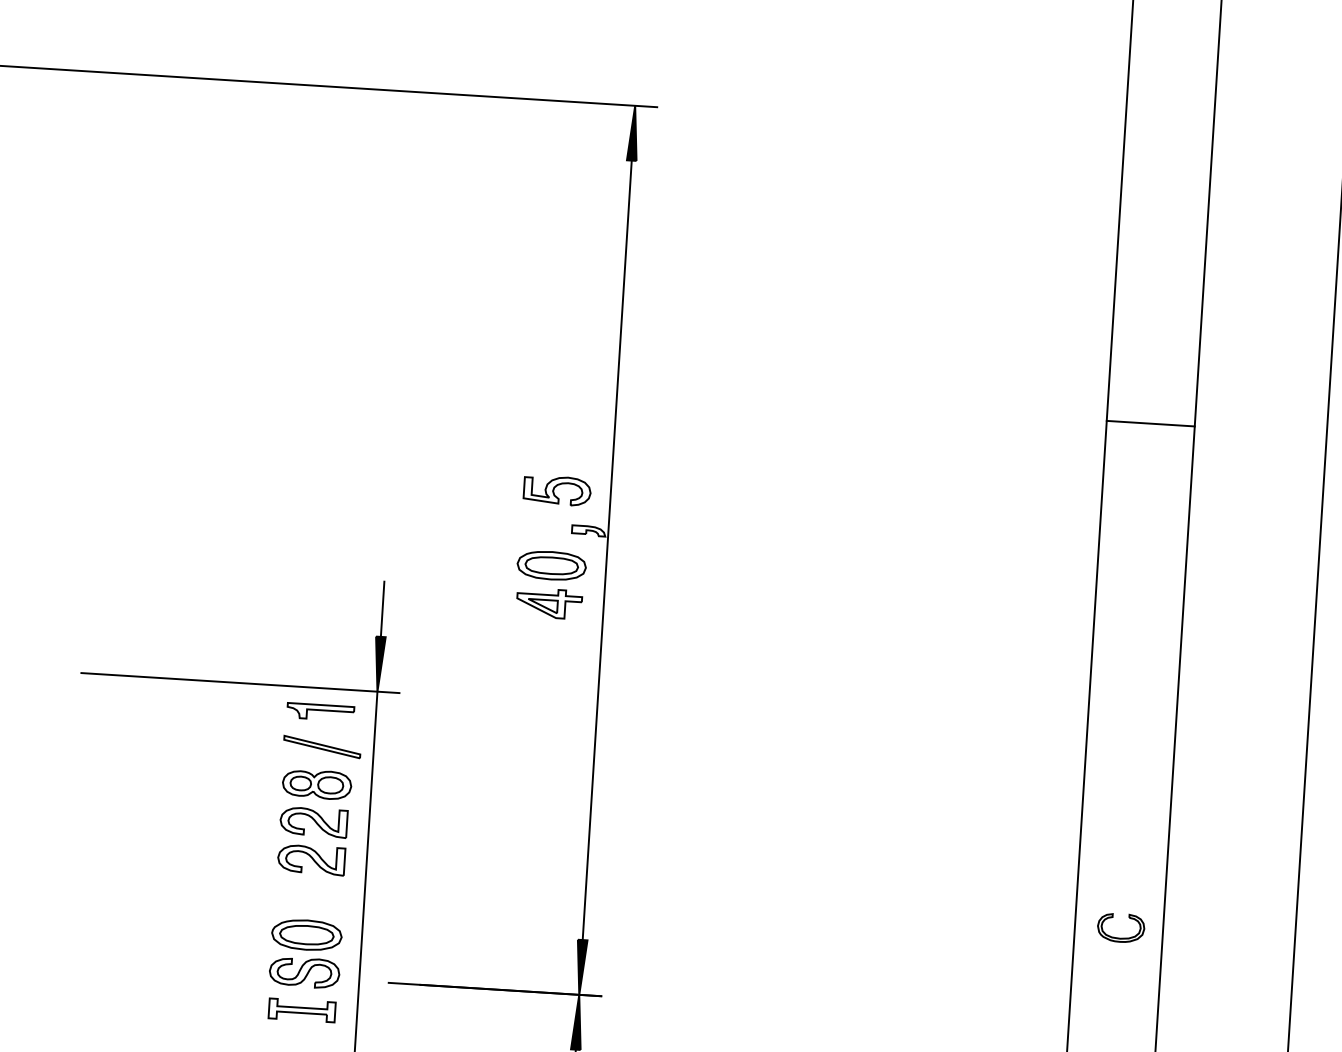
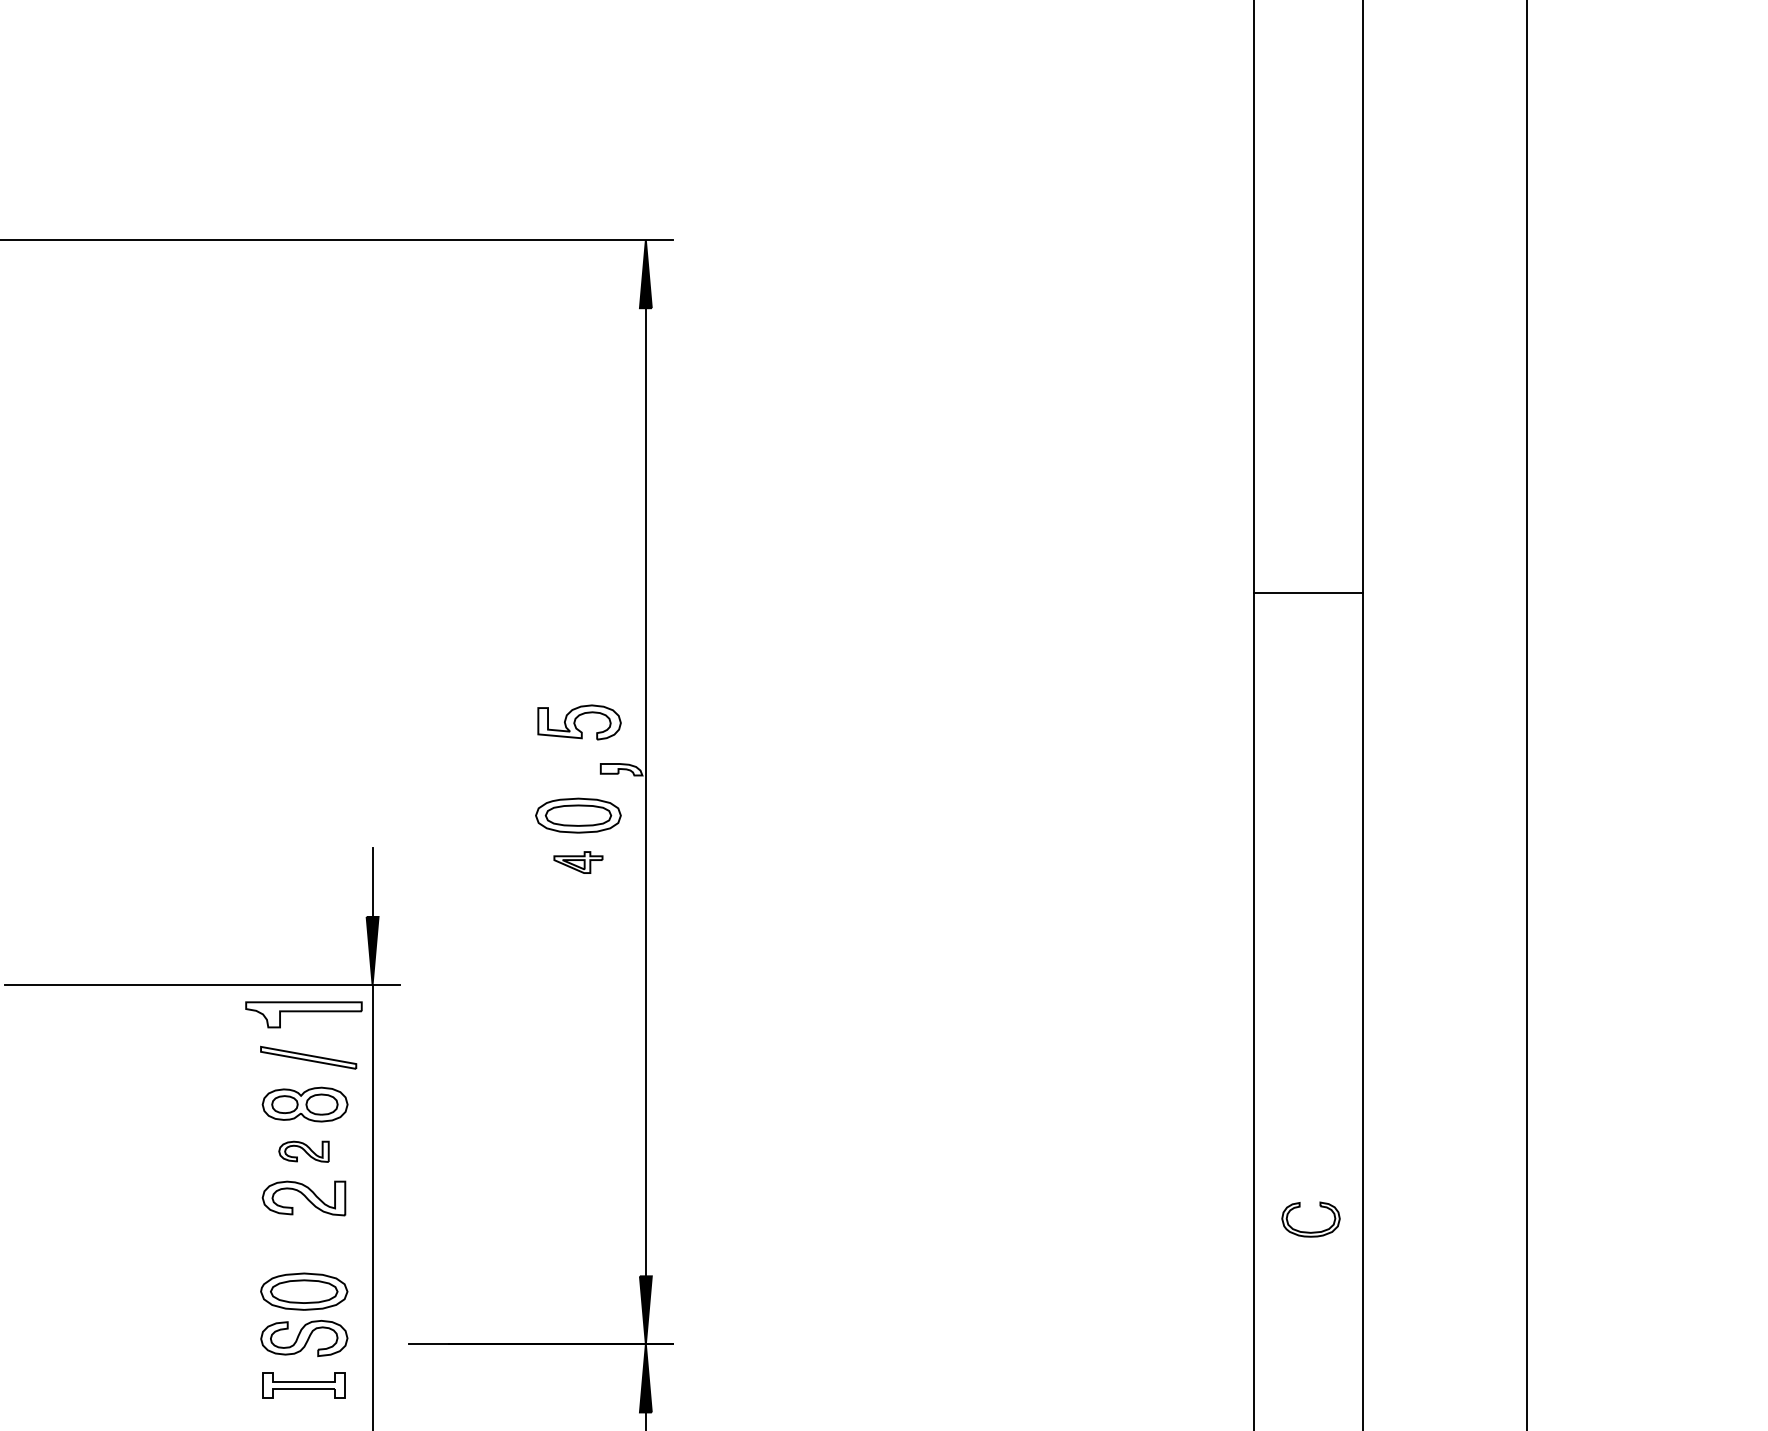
part: (549, 603) -> (578, 862), size x0.6
part: (320, 711) -> (303, 1014), size x1.4
part: (313, 822) -> (303, 1151), size x0.6

